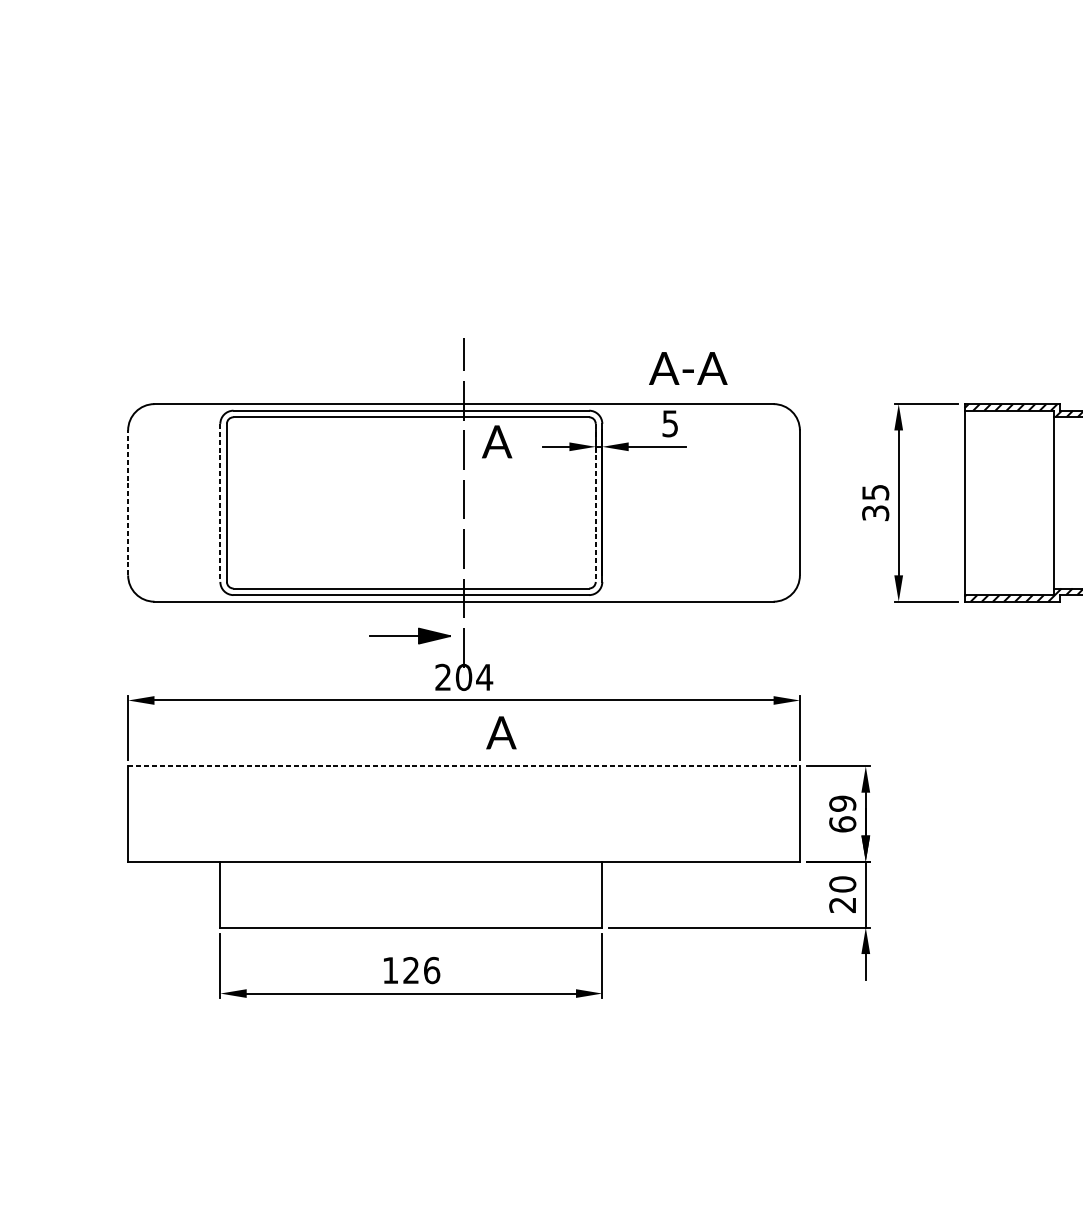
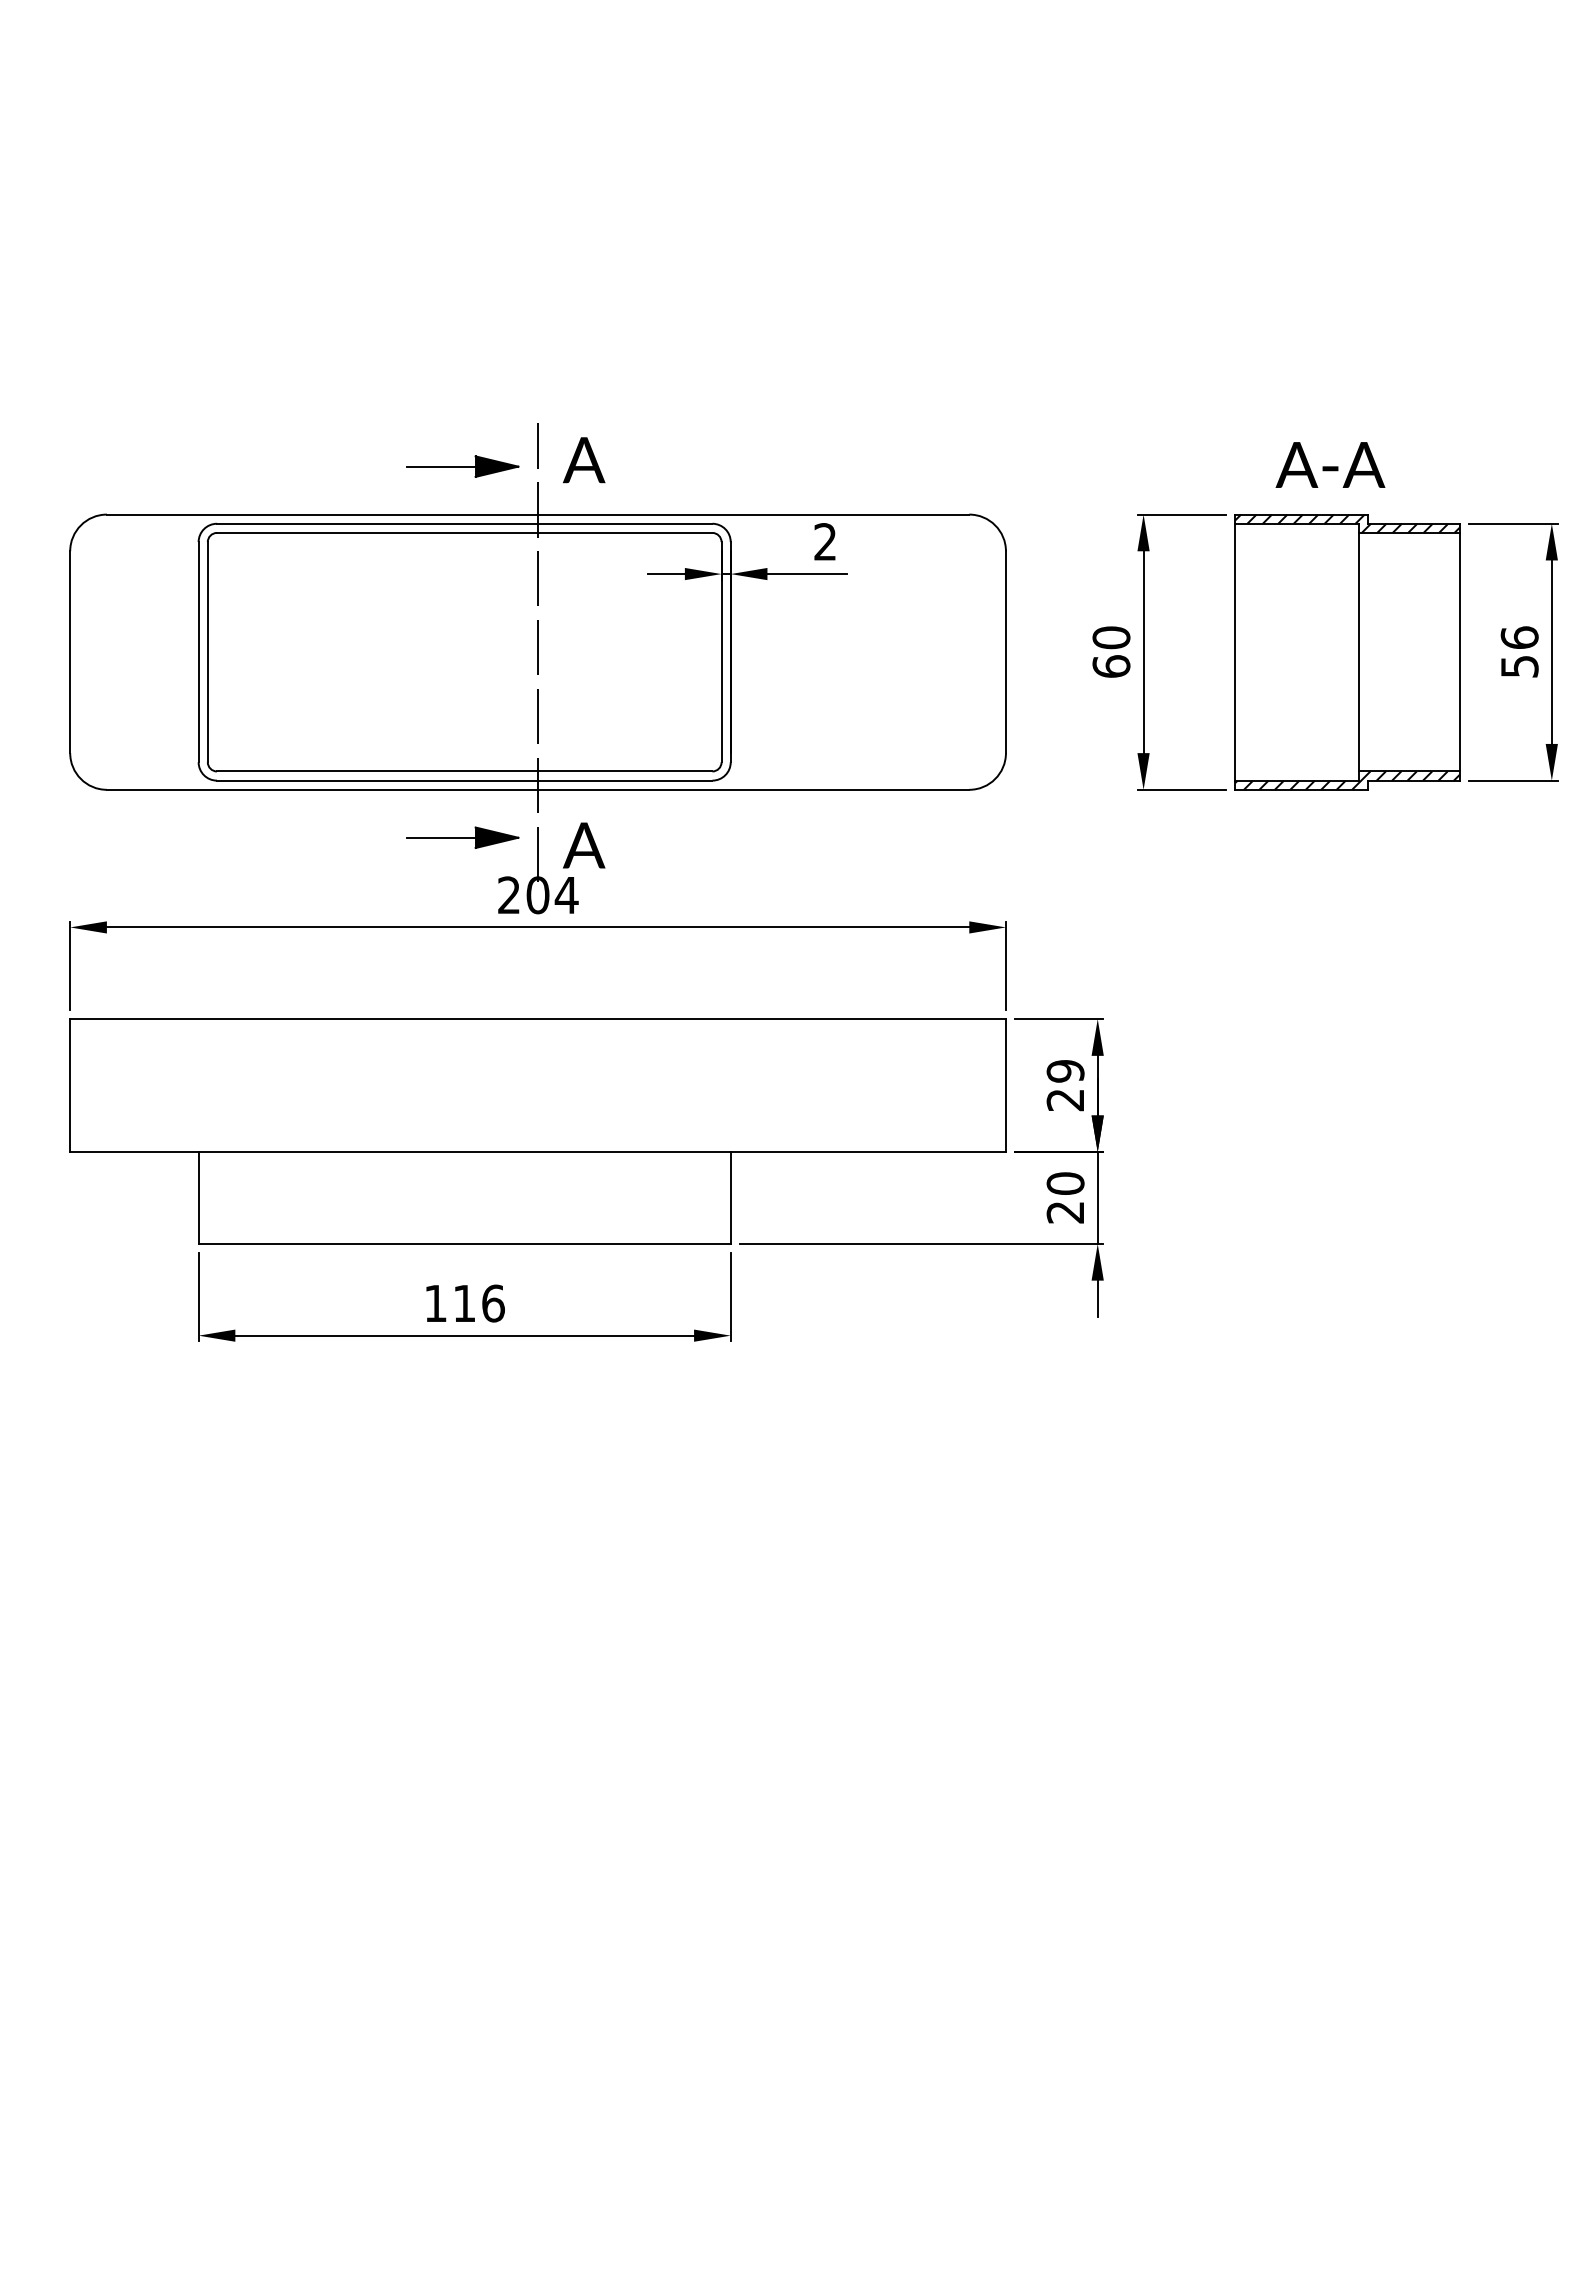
text: (688, 368) -> (1330, 464), moved
part: (409, 369) -> (462, 466), added
text: (669, 423) -> (824, 541), 5 -> 2
text: (497, 442) -> (584, 460), moved
text: (875, 502) -> (1111, 651), 35 -> 60
line: (128, 503) -> (70, 652), dashed -> solid
line: (220, 503) -> (198, 652), dashed -> solid
line: (595, 503) -> (721, 652), dashed -> solid
text: (501, 732) -> (584, 845), moved
line: (464, 766) -> (538, 1019), dashed -> solid
text: (842, 824) -> (1065, 1099), 69 -> 29
text: (410, 969) -> (463, 1302), 126 -> 116

